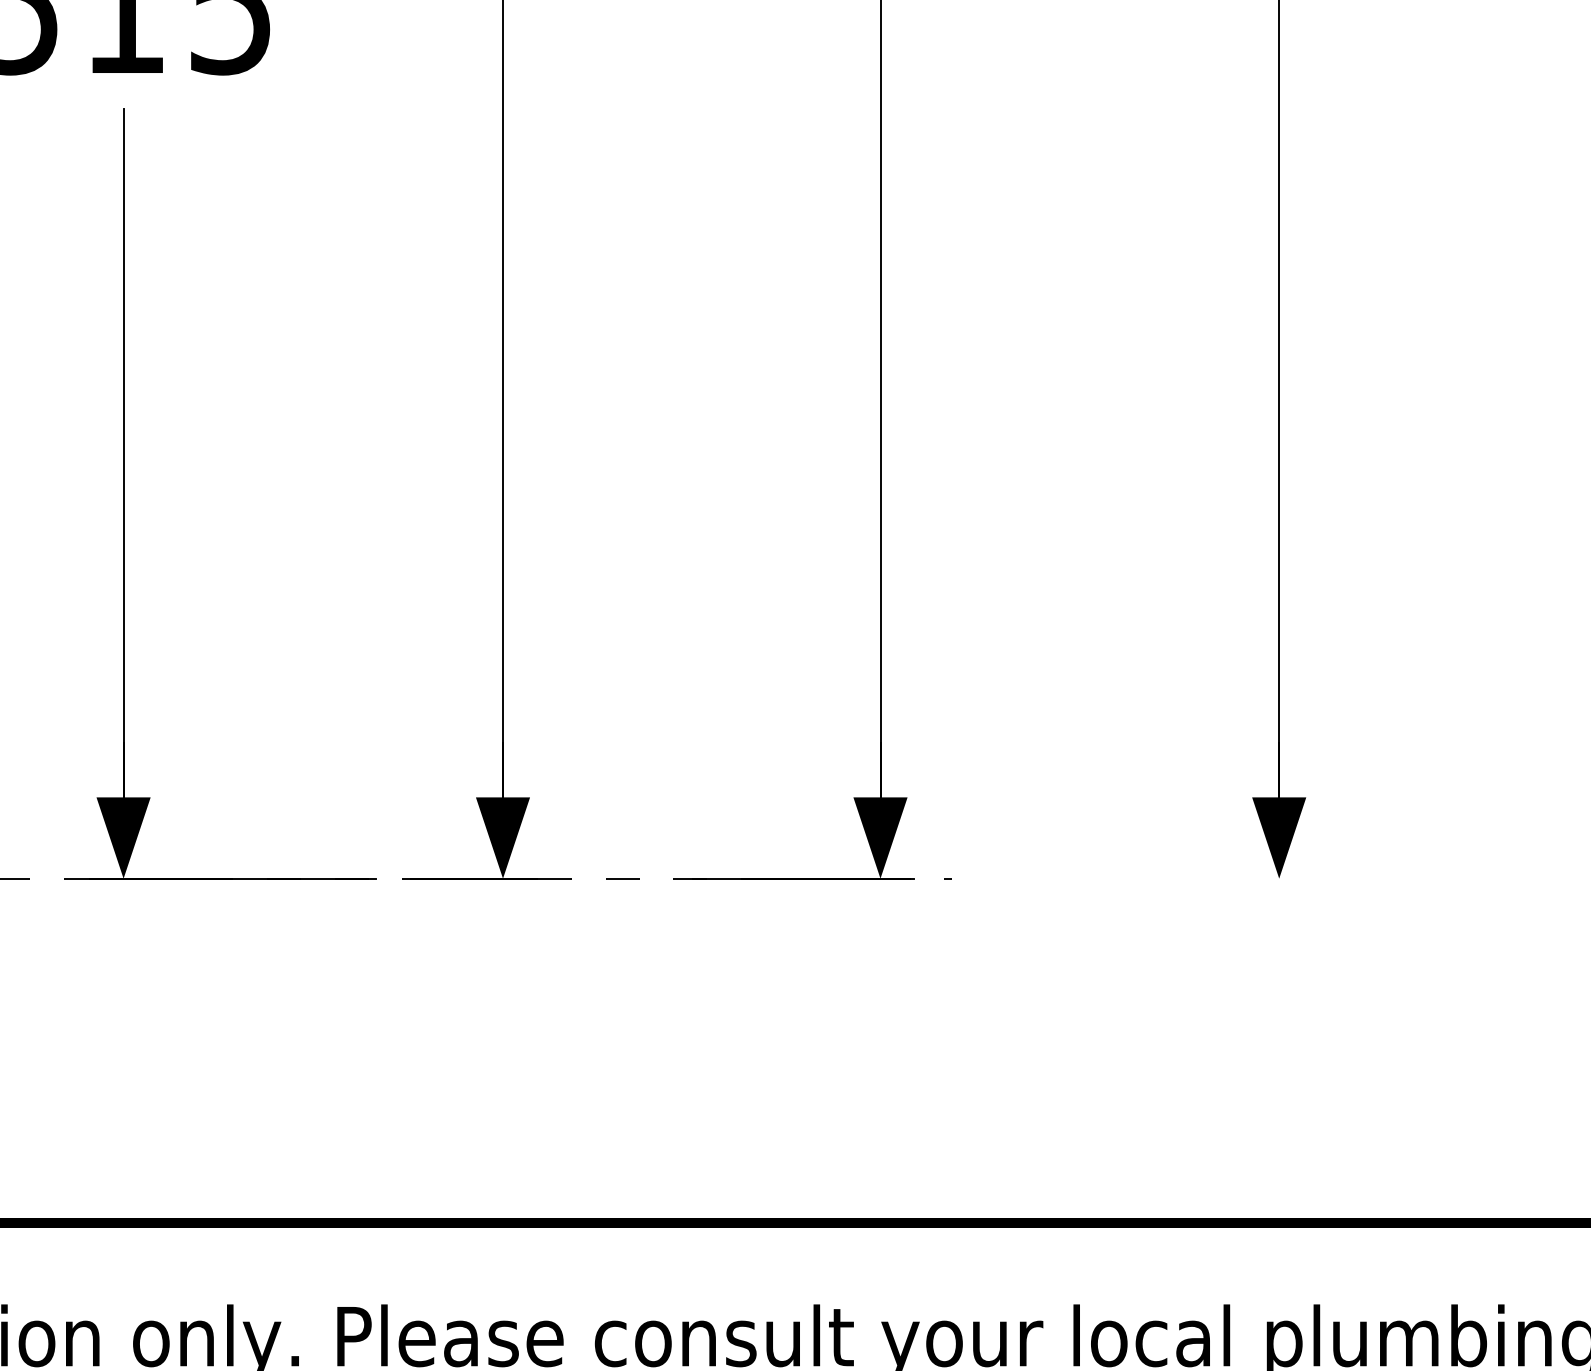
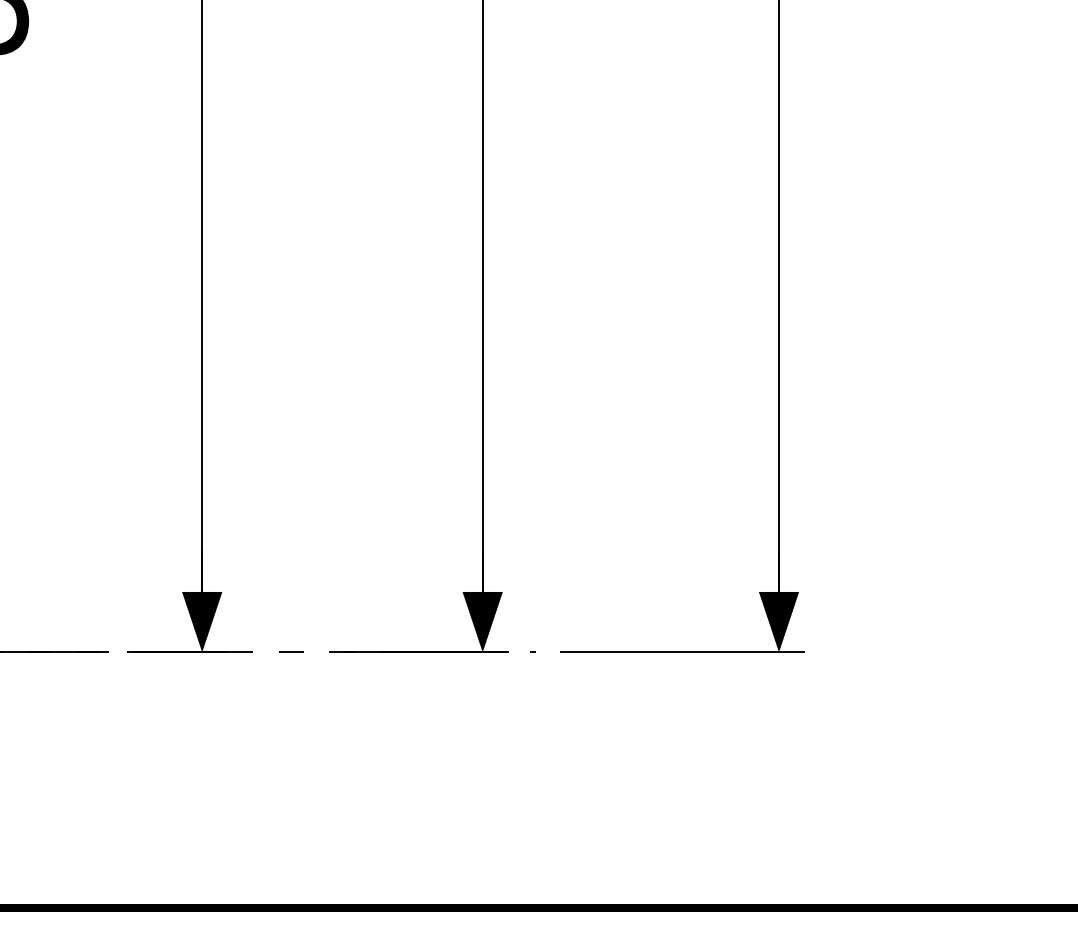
line: (1149, 878) -> (682, 652), added

